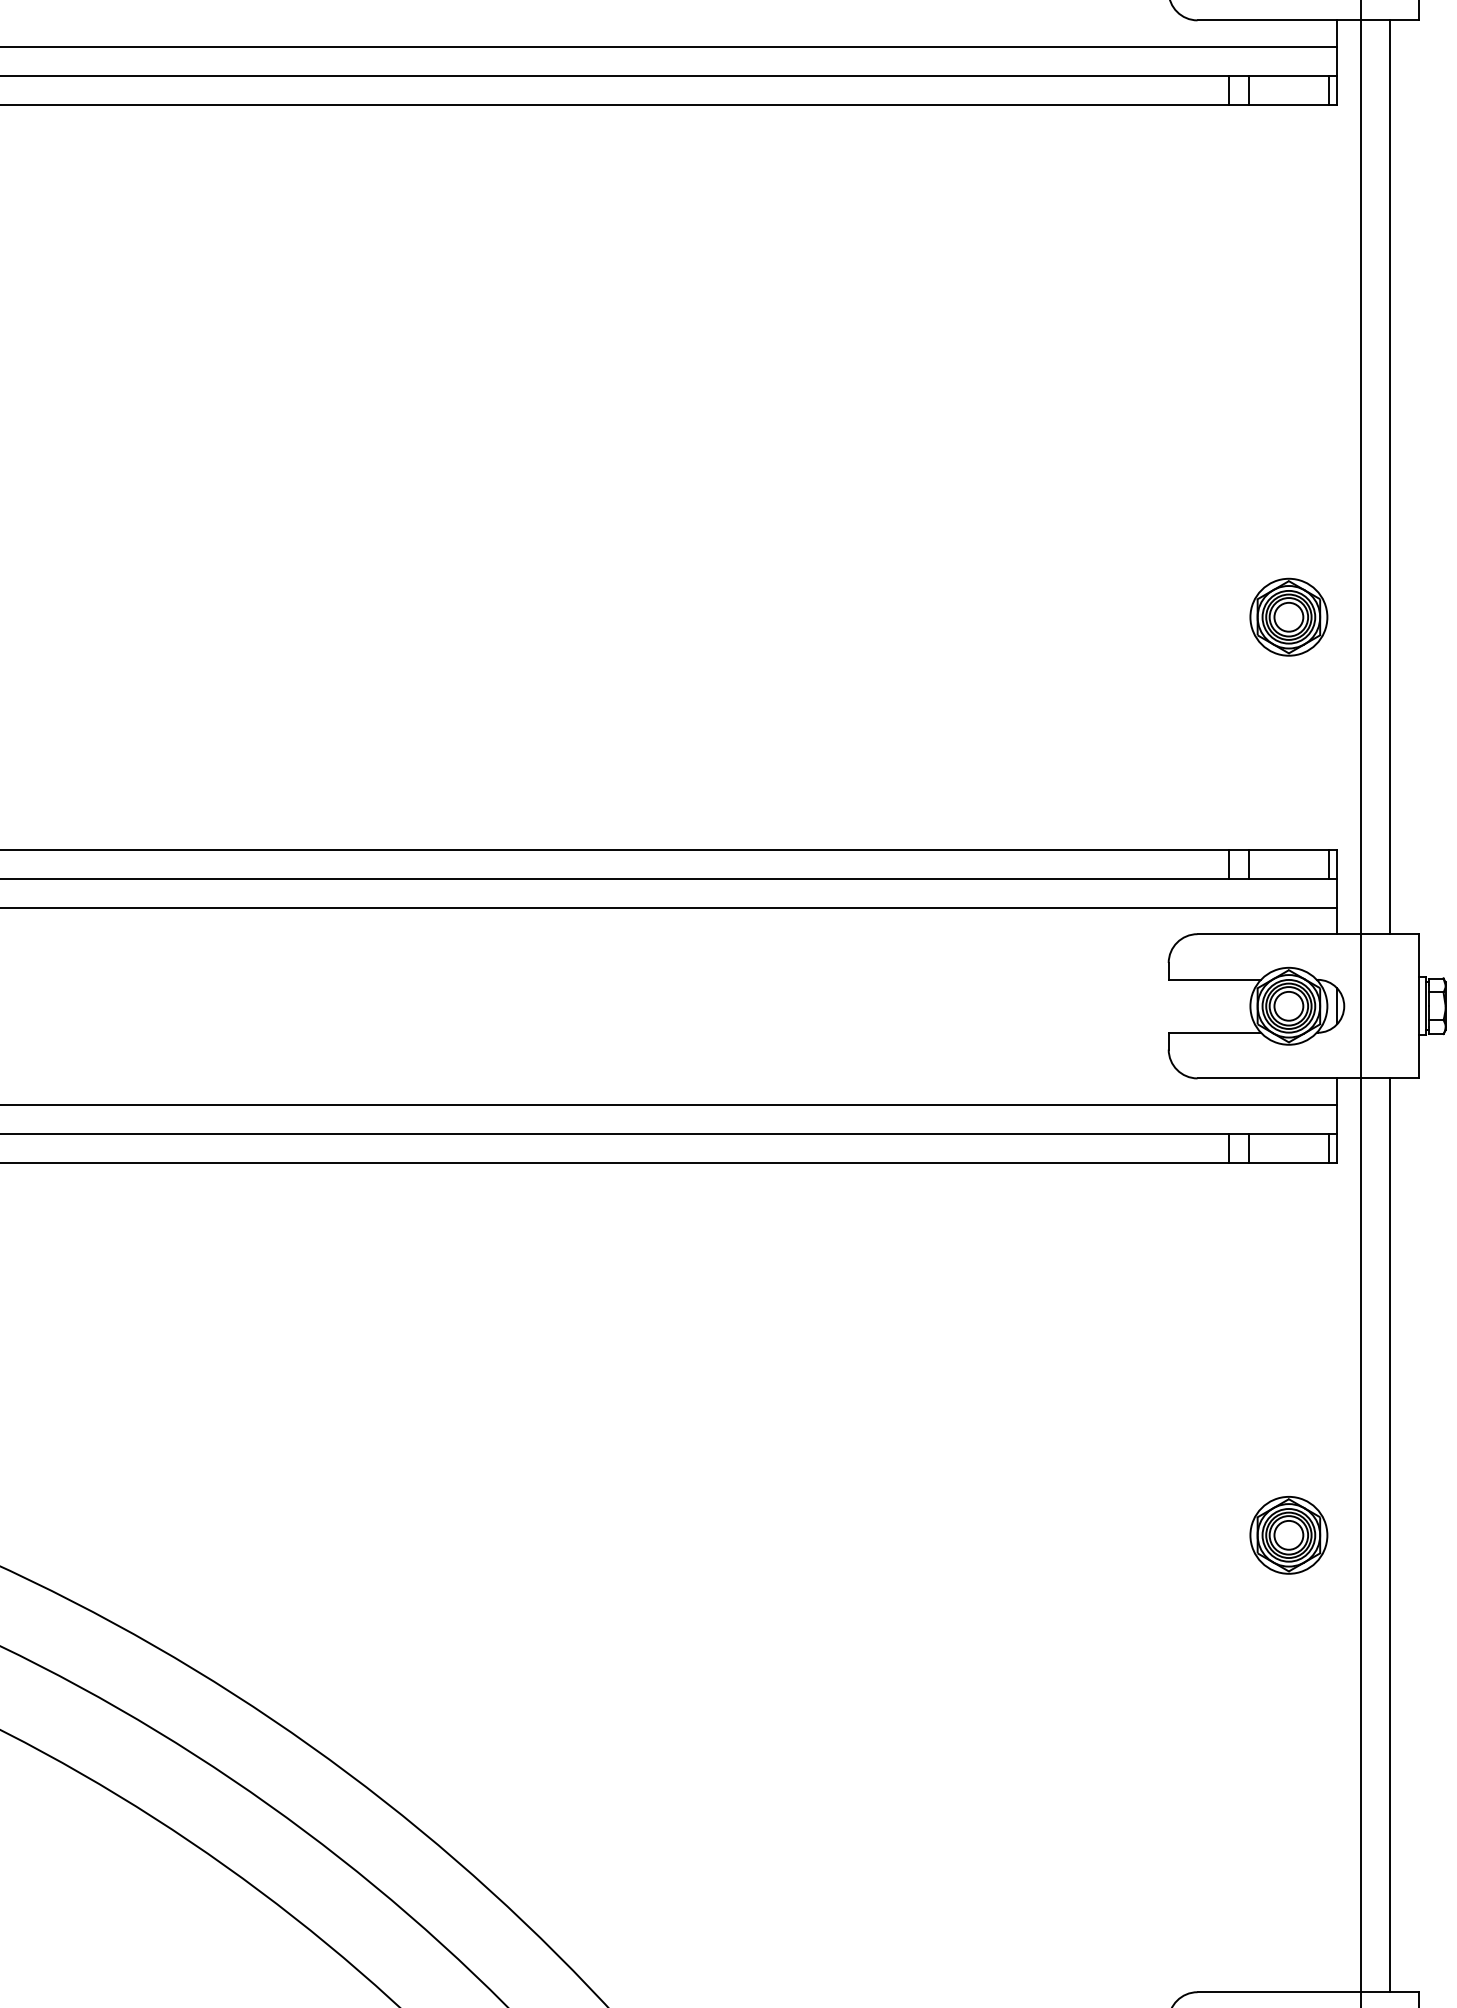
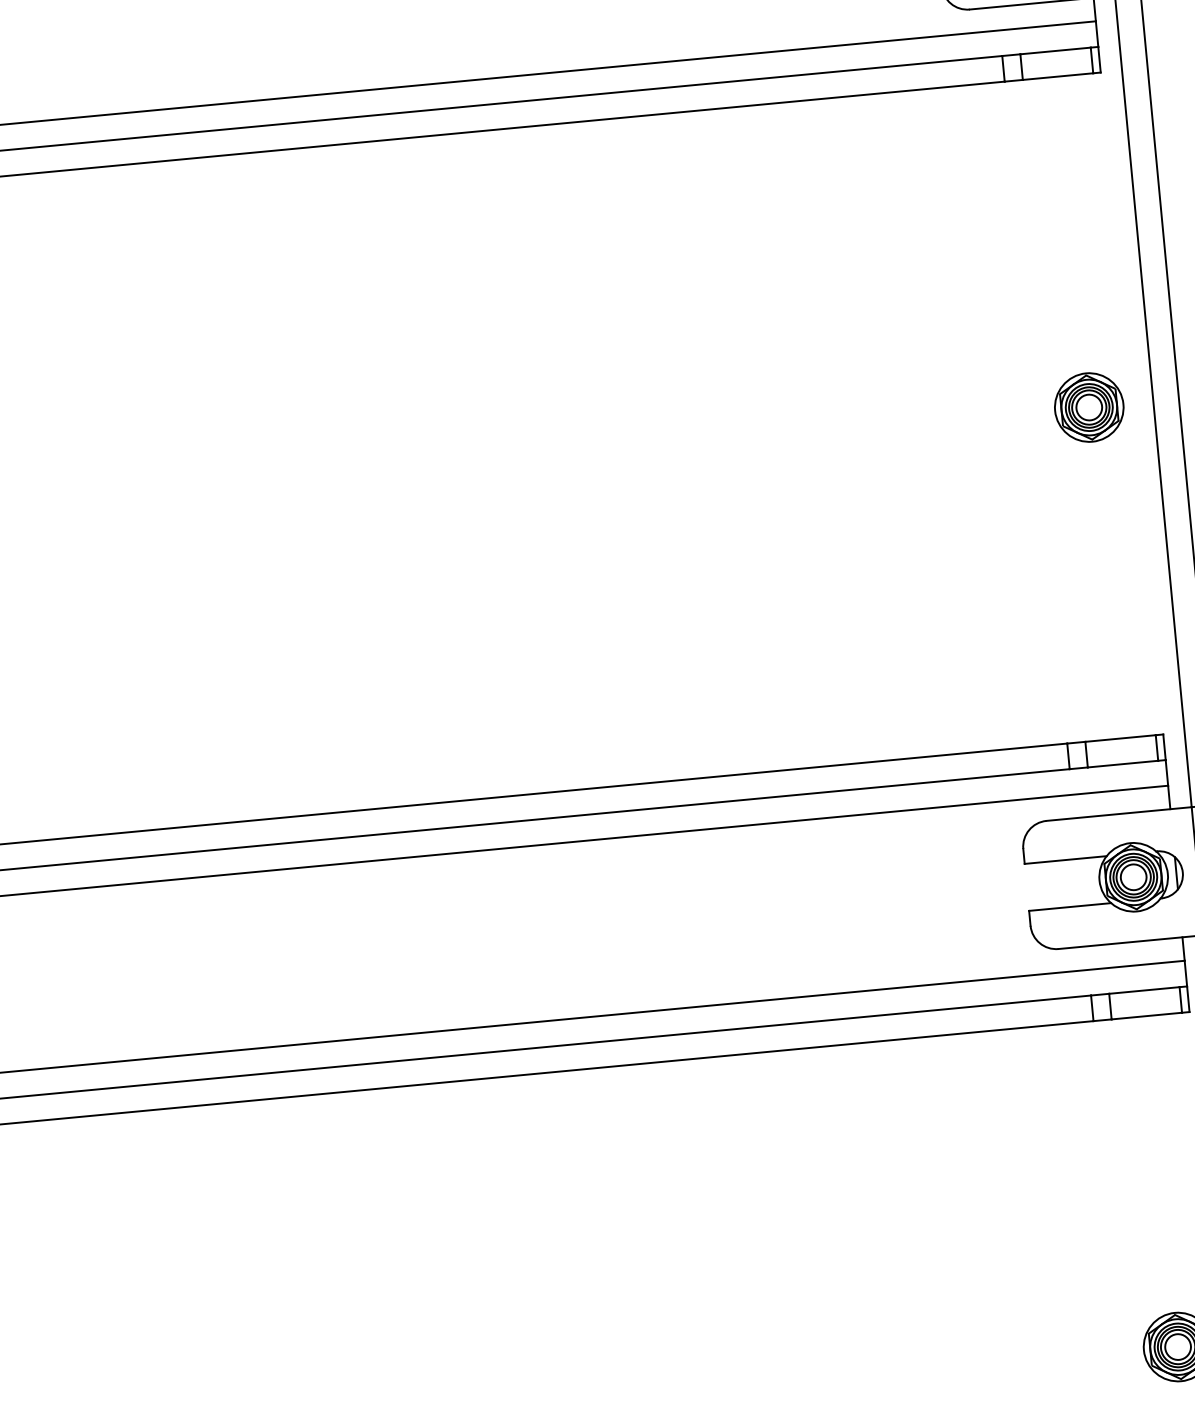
part: (1288, 616) -> (1088, 406), moved

